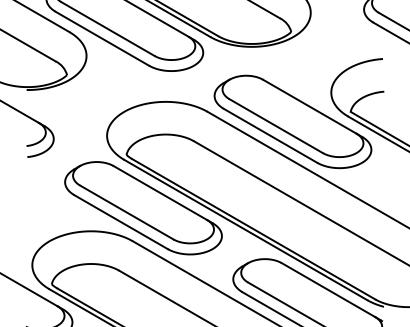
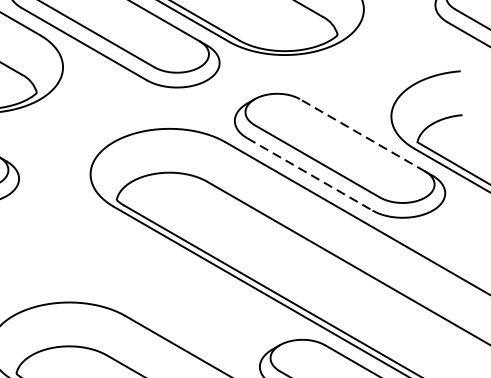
line: (309, 106) -> (362, 135), solid -> dashed
line: (270, 135) -> (309, 173), solid -> dashed
part: (143, 208) -> (139, 271), removed

